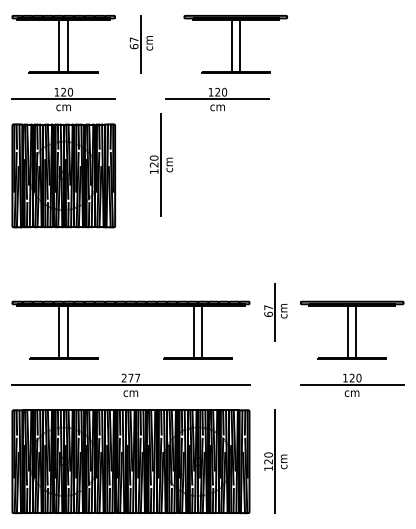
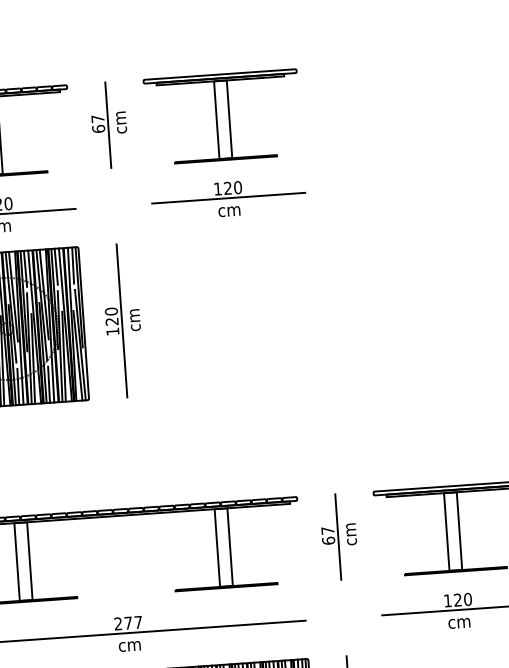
part: (235, 44) -> (222, 117), moved
part: (161, 164) -> (122, 320), moved
part: (275, 312) -> (338, 537), moved

